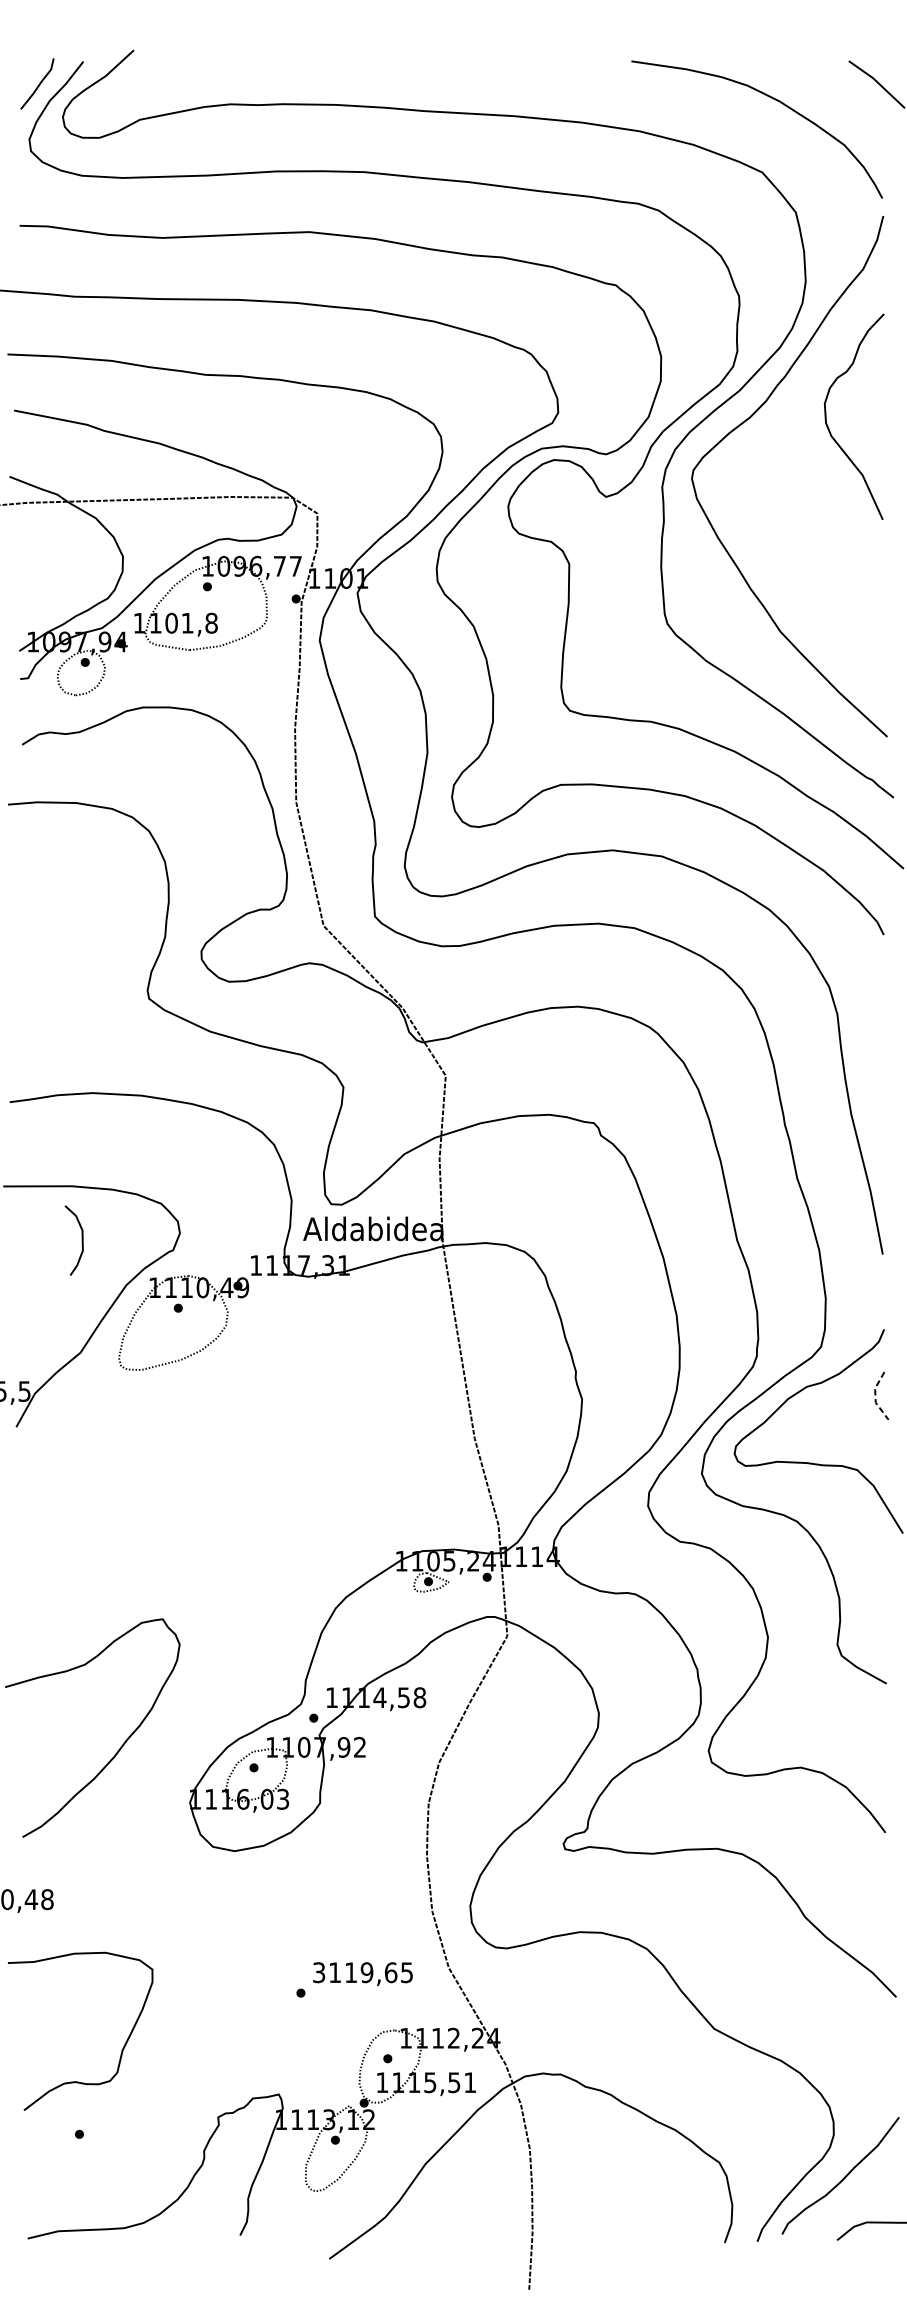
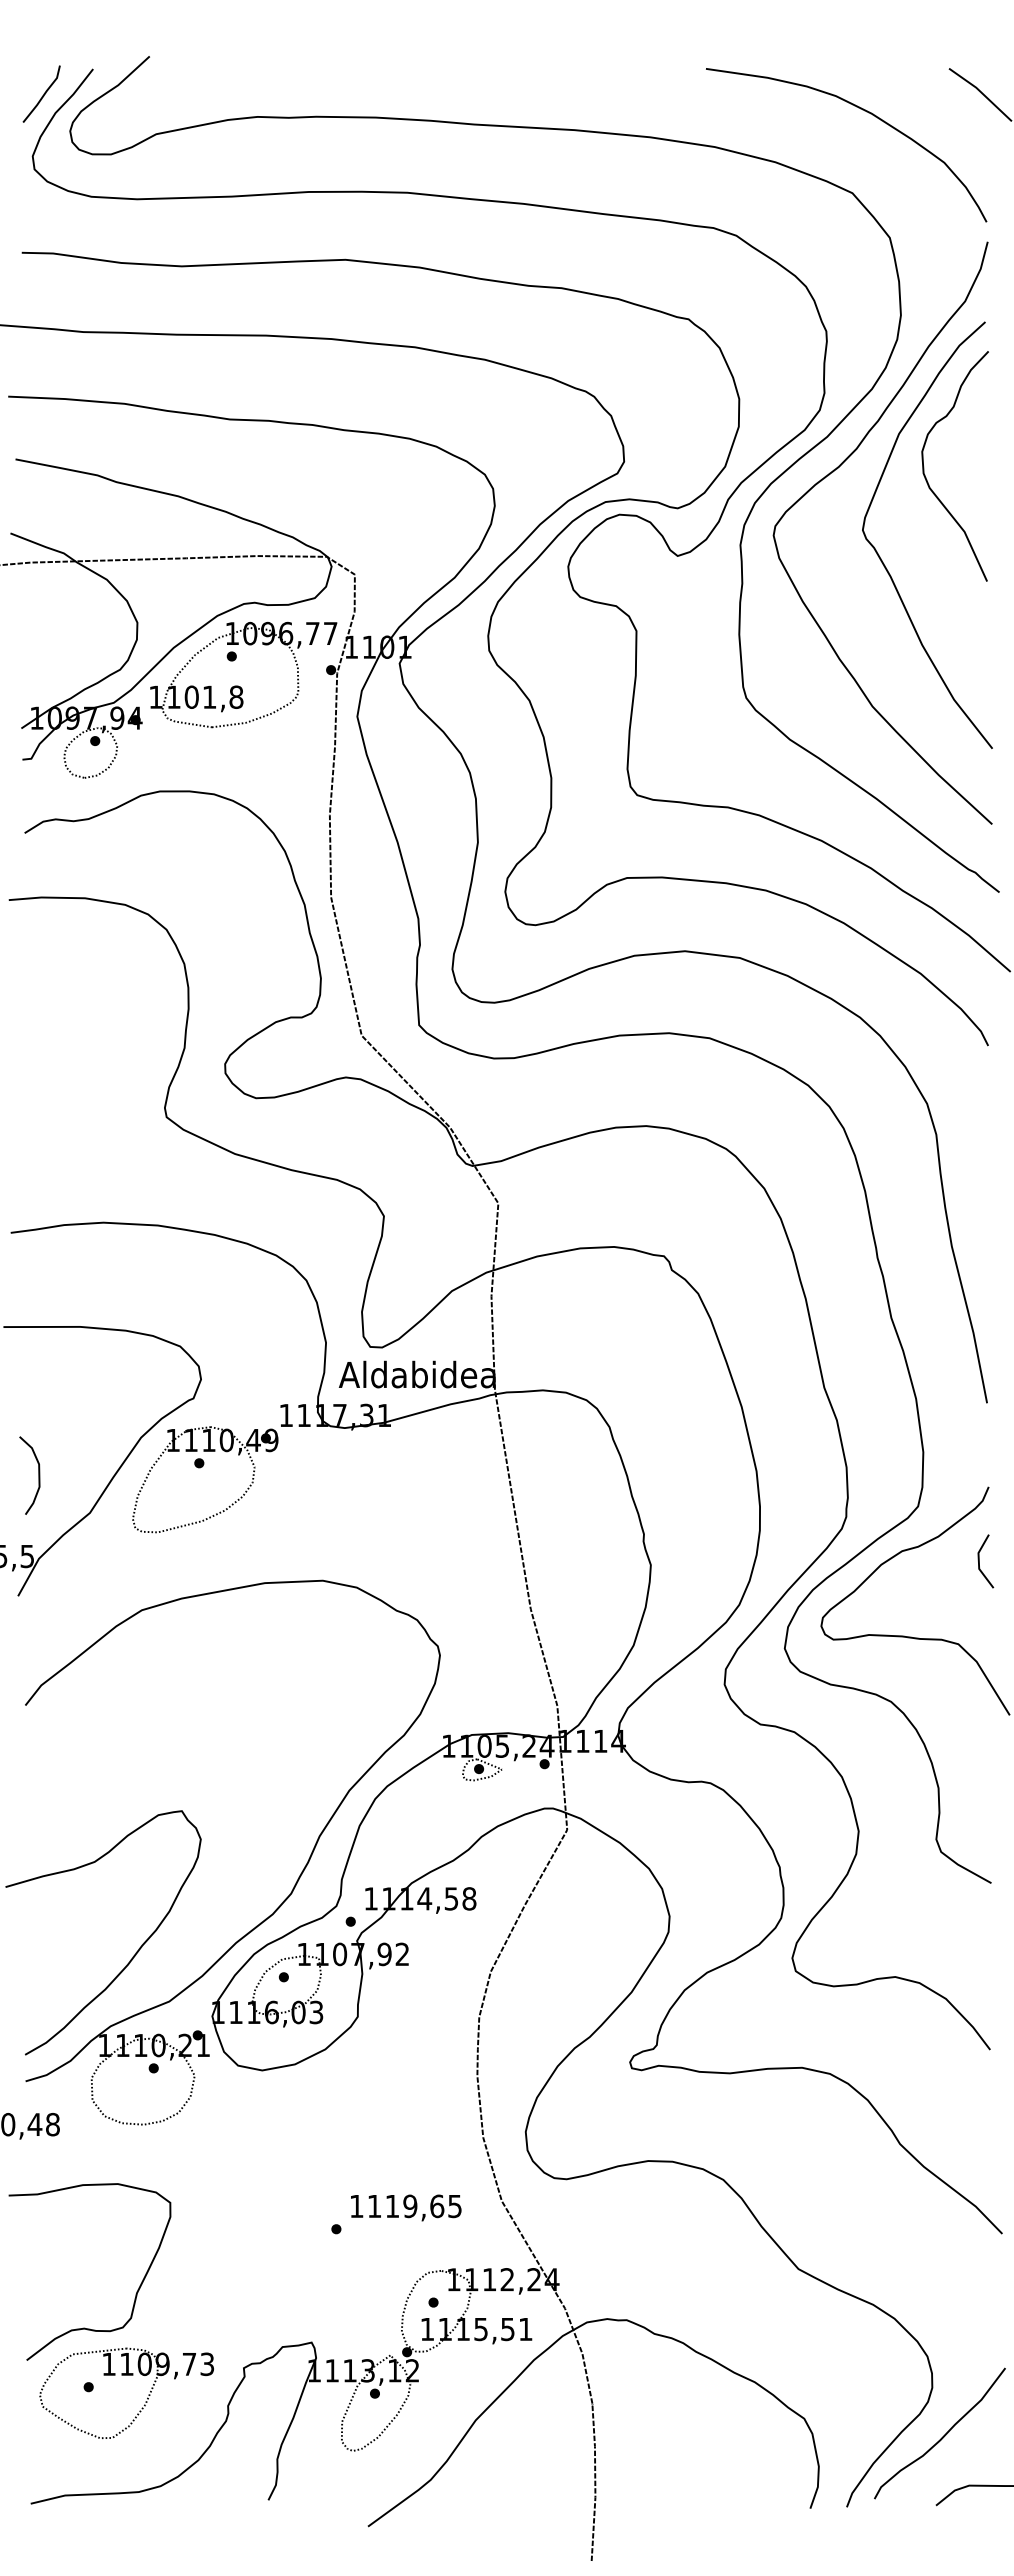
curve: (791, 503) -> (884, 563), added
curve: (81, 1240) -> (38, 1475), moved
line: (875, 1396) -> (978, 1562), dashed -> solid
part: (263, 1684) -> (294, 1884), added
text: (318, 1972) -> (356, 2206), 3119,65 -> 1119,65
part: (113, 2123) -> (126, 2375), added

